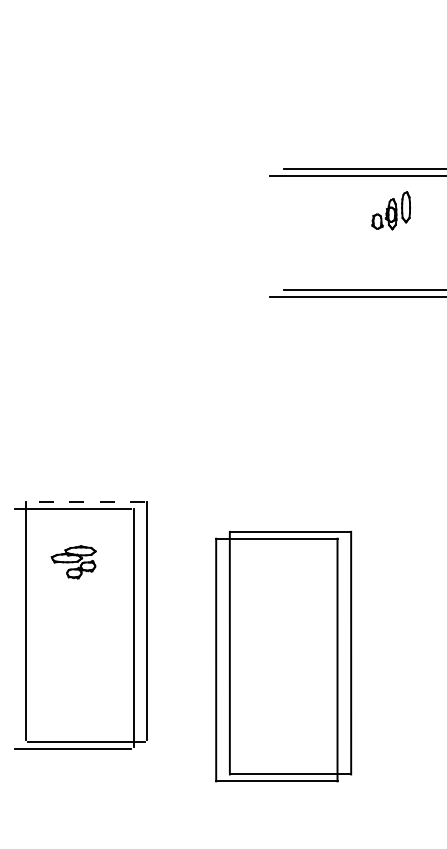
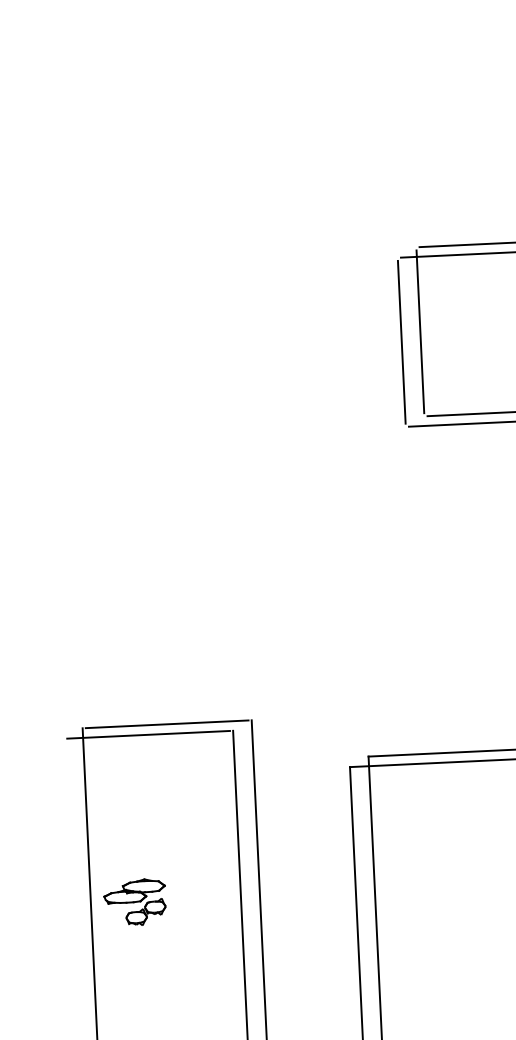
line: (281, 229) -> (420, 331), added
line: (267, 235) -> (401, 341), added
line: (86, 501) -> (166, 723), dashed -> solid
part: (73, 562) -> (134, 902), moved

